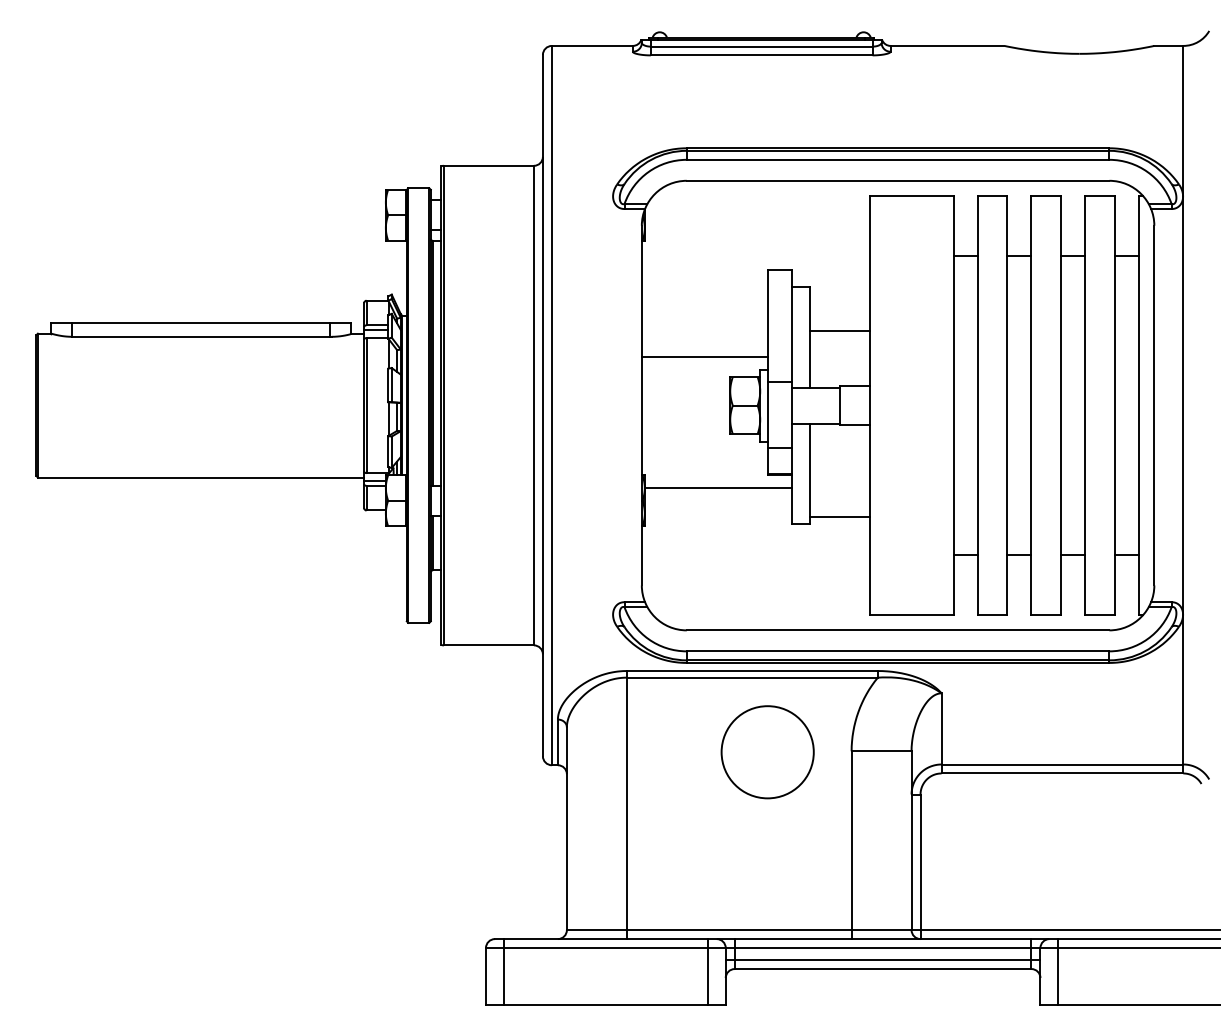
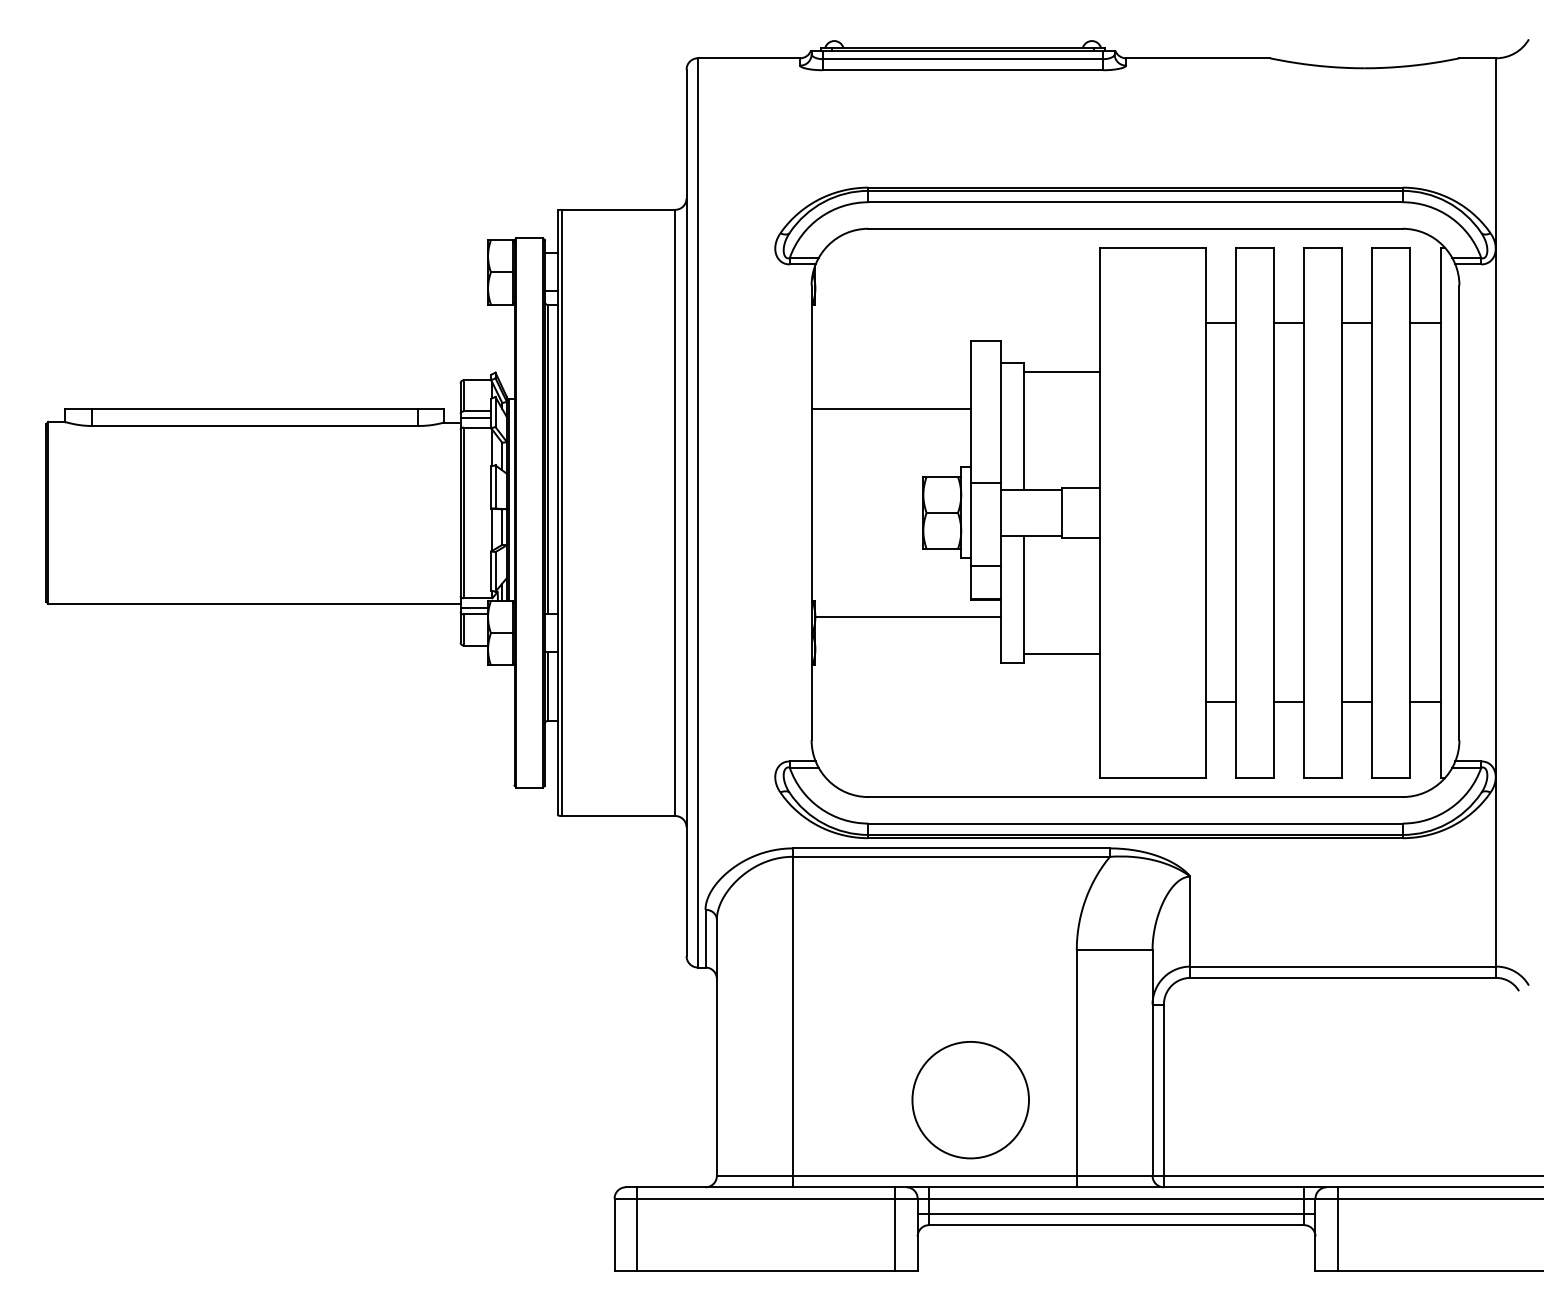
line: (839, 330) -> (1061, 371), moved
line: (704, 357) -> (890, 408), moved
circle: (767, 752) -> (970, 1100), moved

